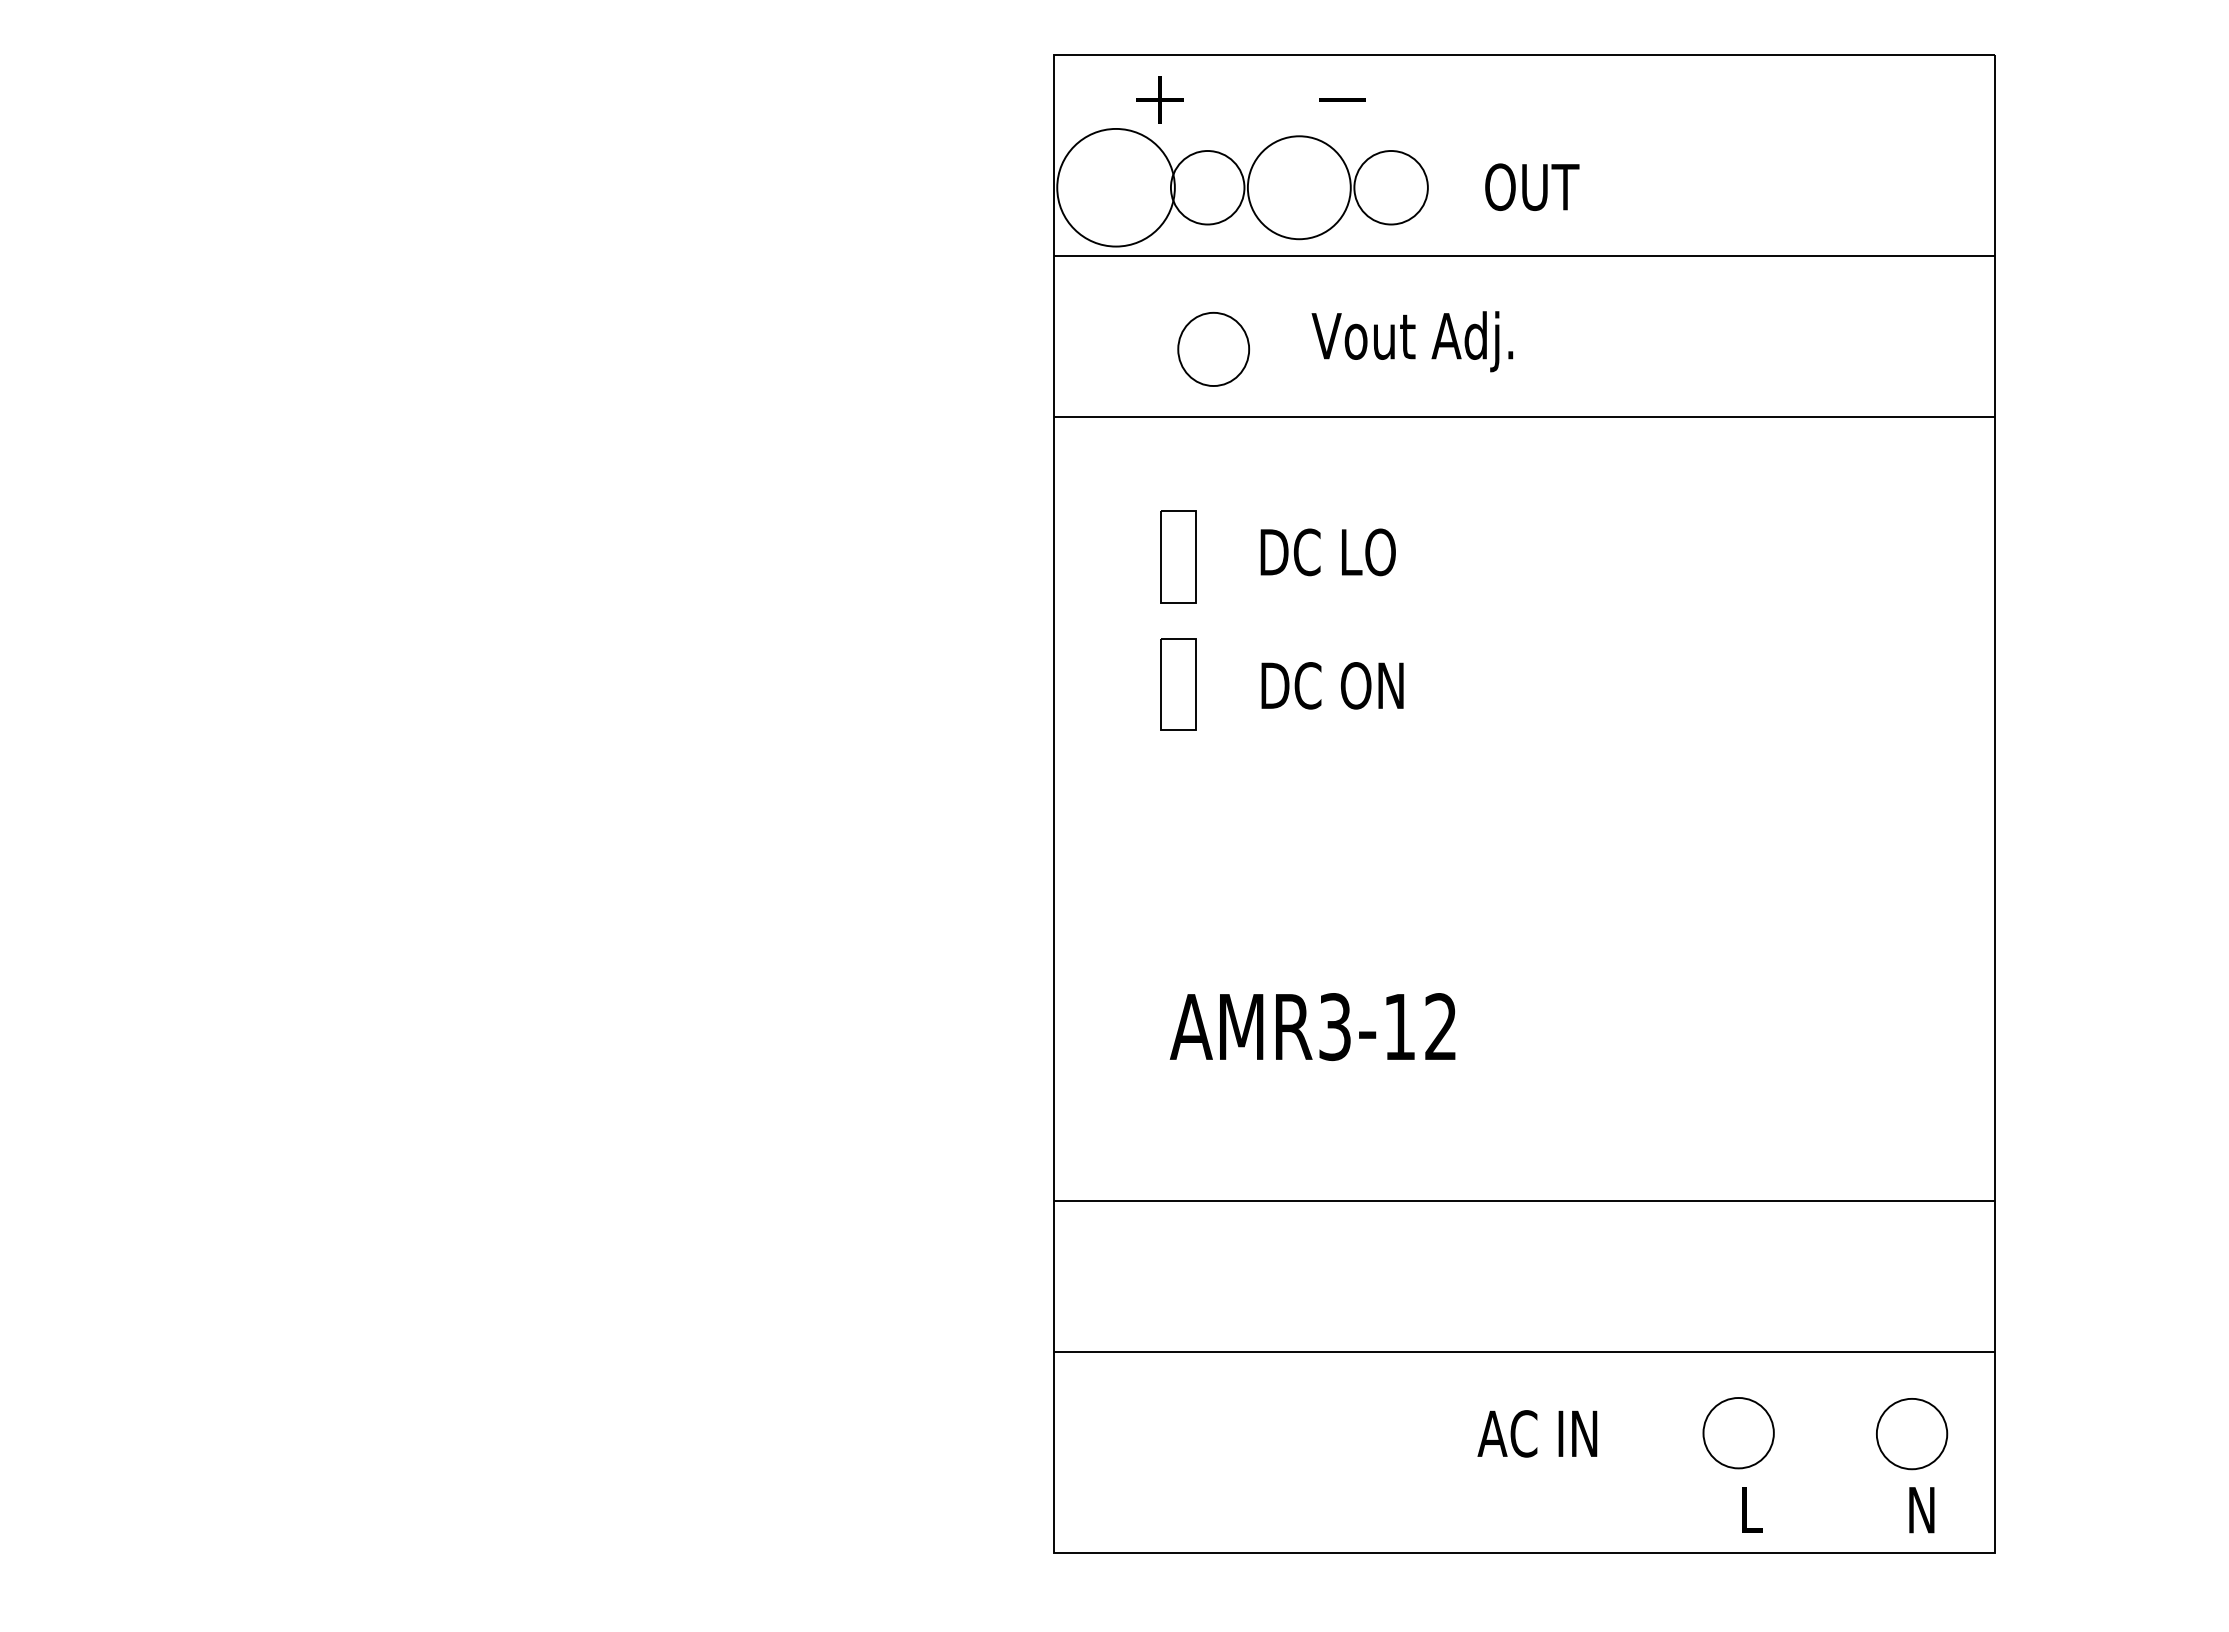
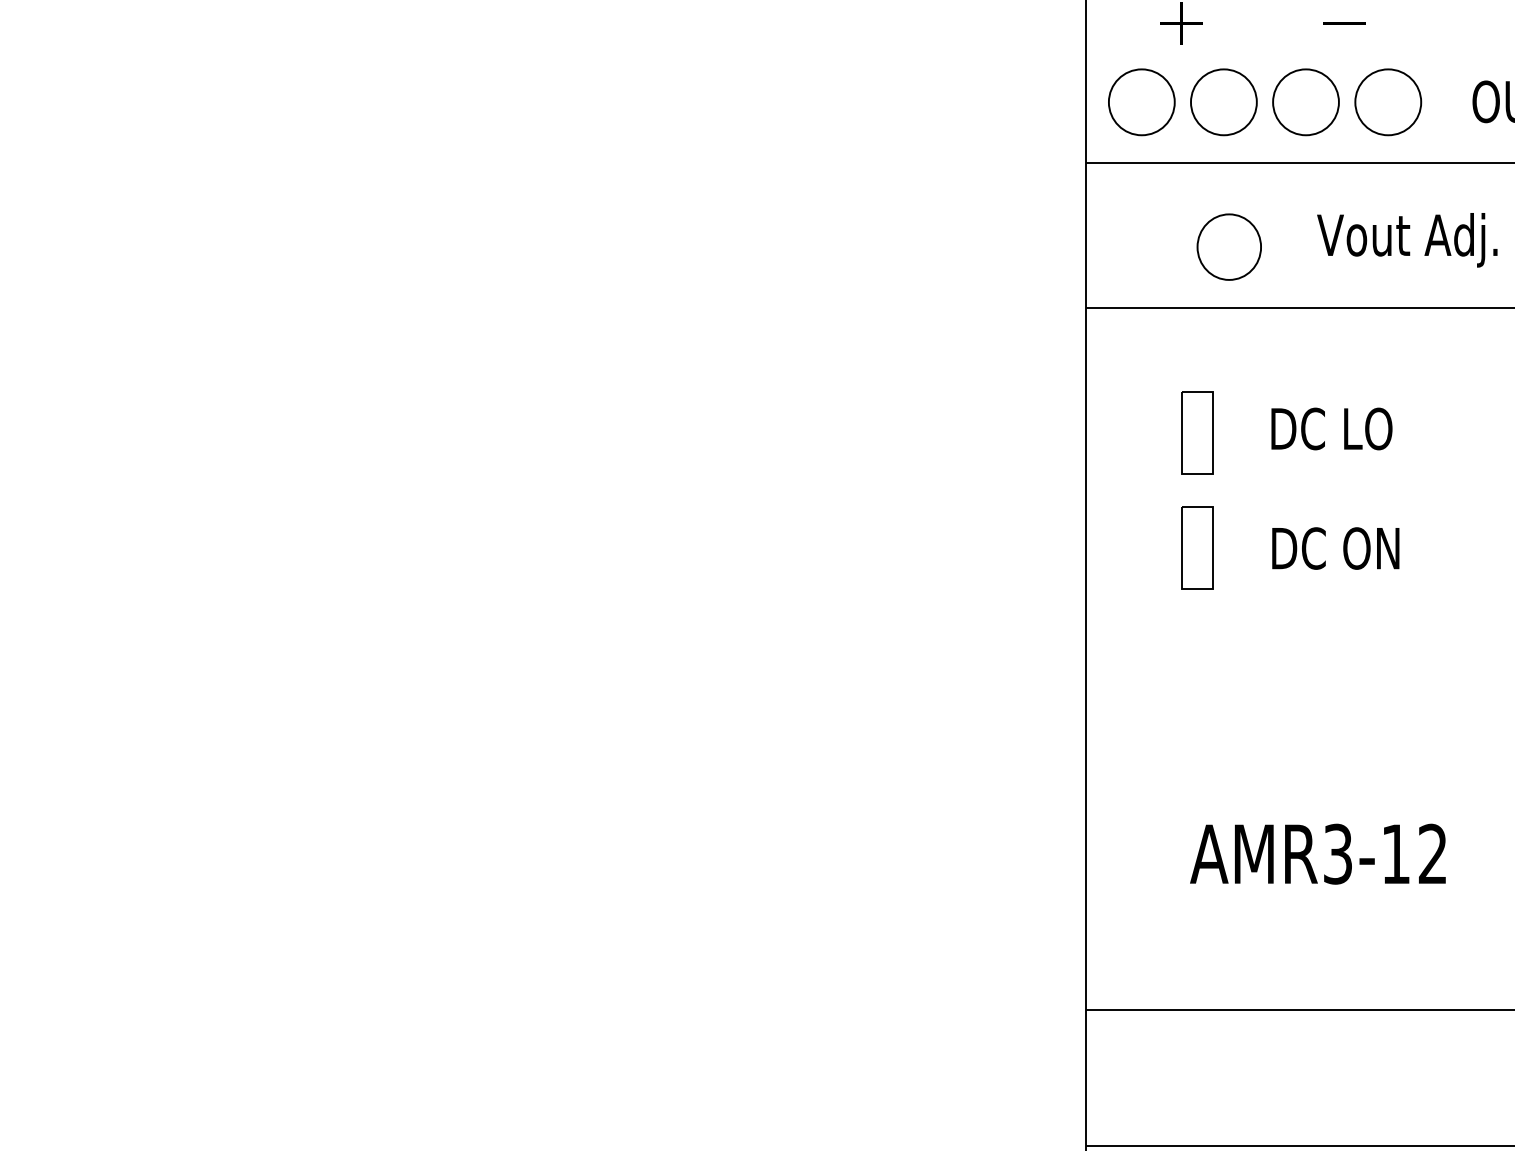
circle: (1115, 187) -> (1141, 102), size x0.62
circle: (1299, 187) -> (1306, 102), size x0.71

